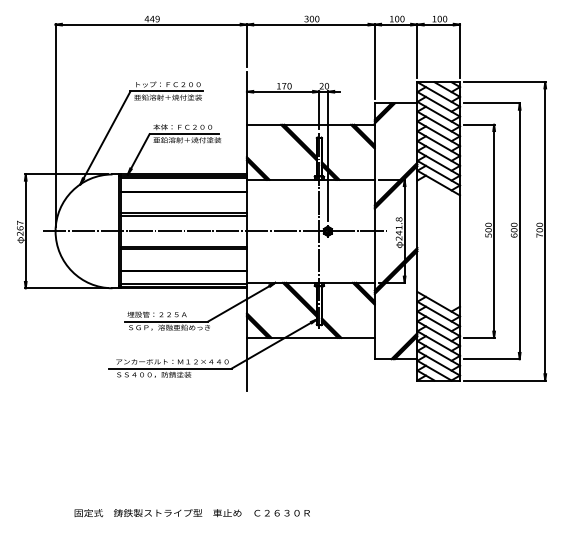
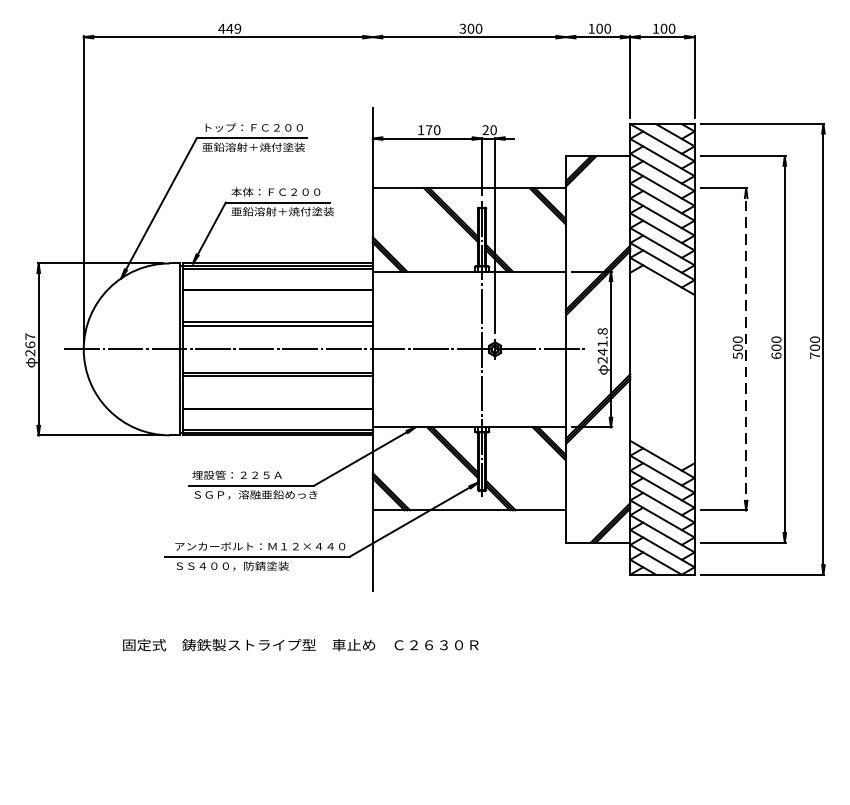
line: (246, 45) -> (372, 68), removed
line: (374, 61) -> (565, 92), removed
line: (494, 231) -> (746, 349), solid -> dashed
text: (191, 513) -> (299, 645), moved

